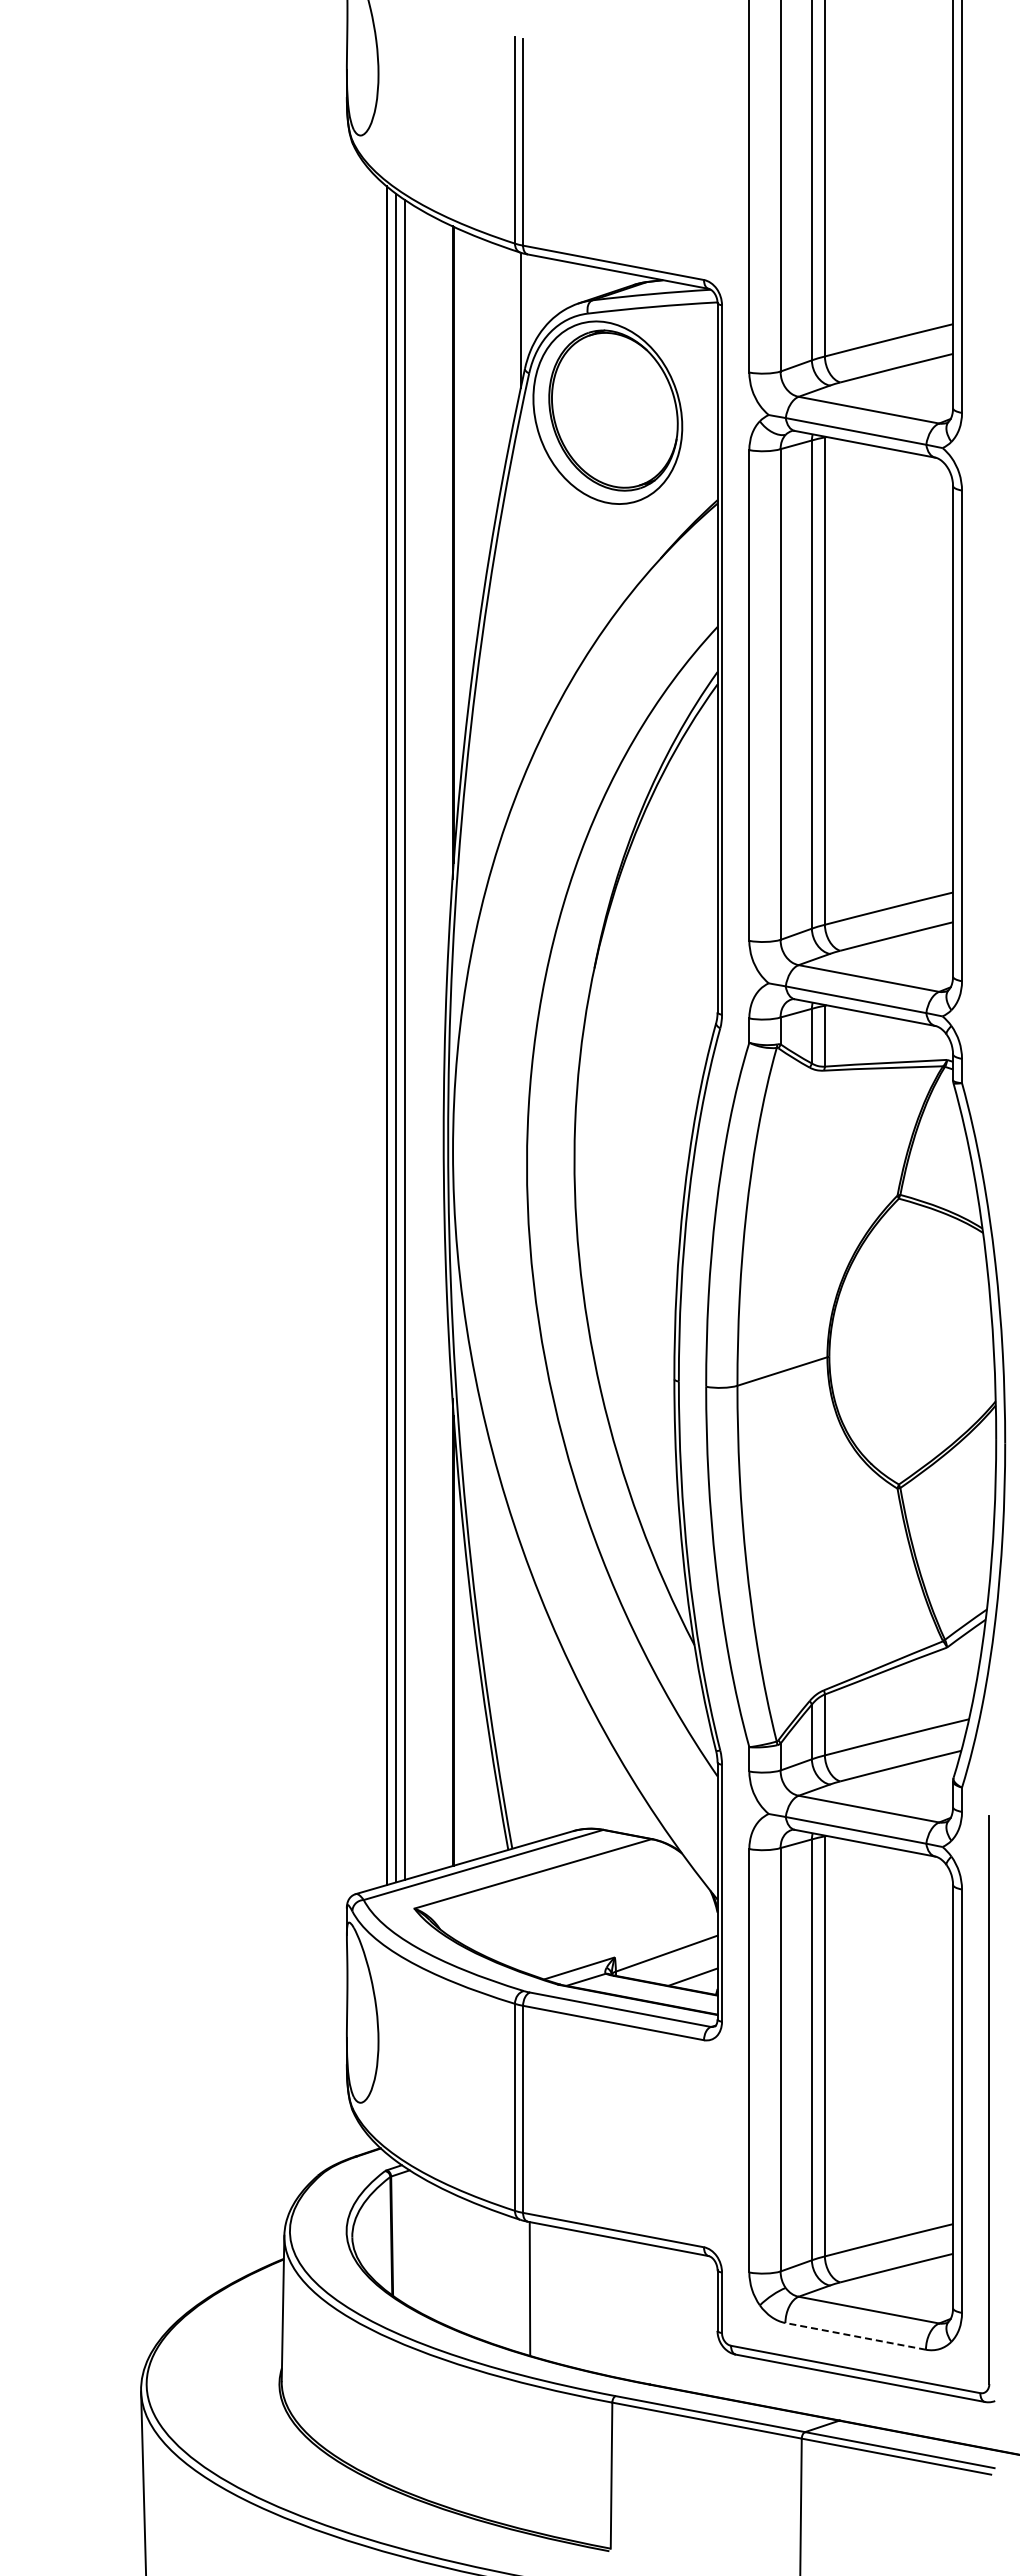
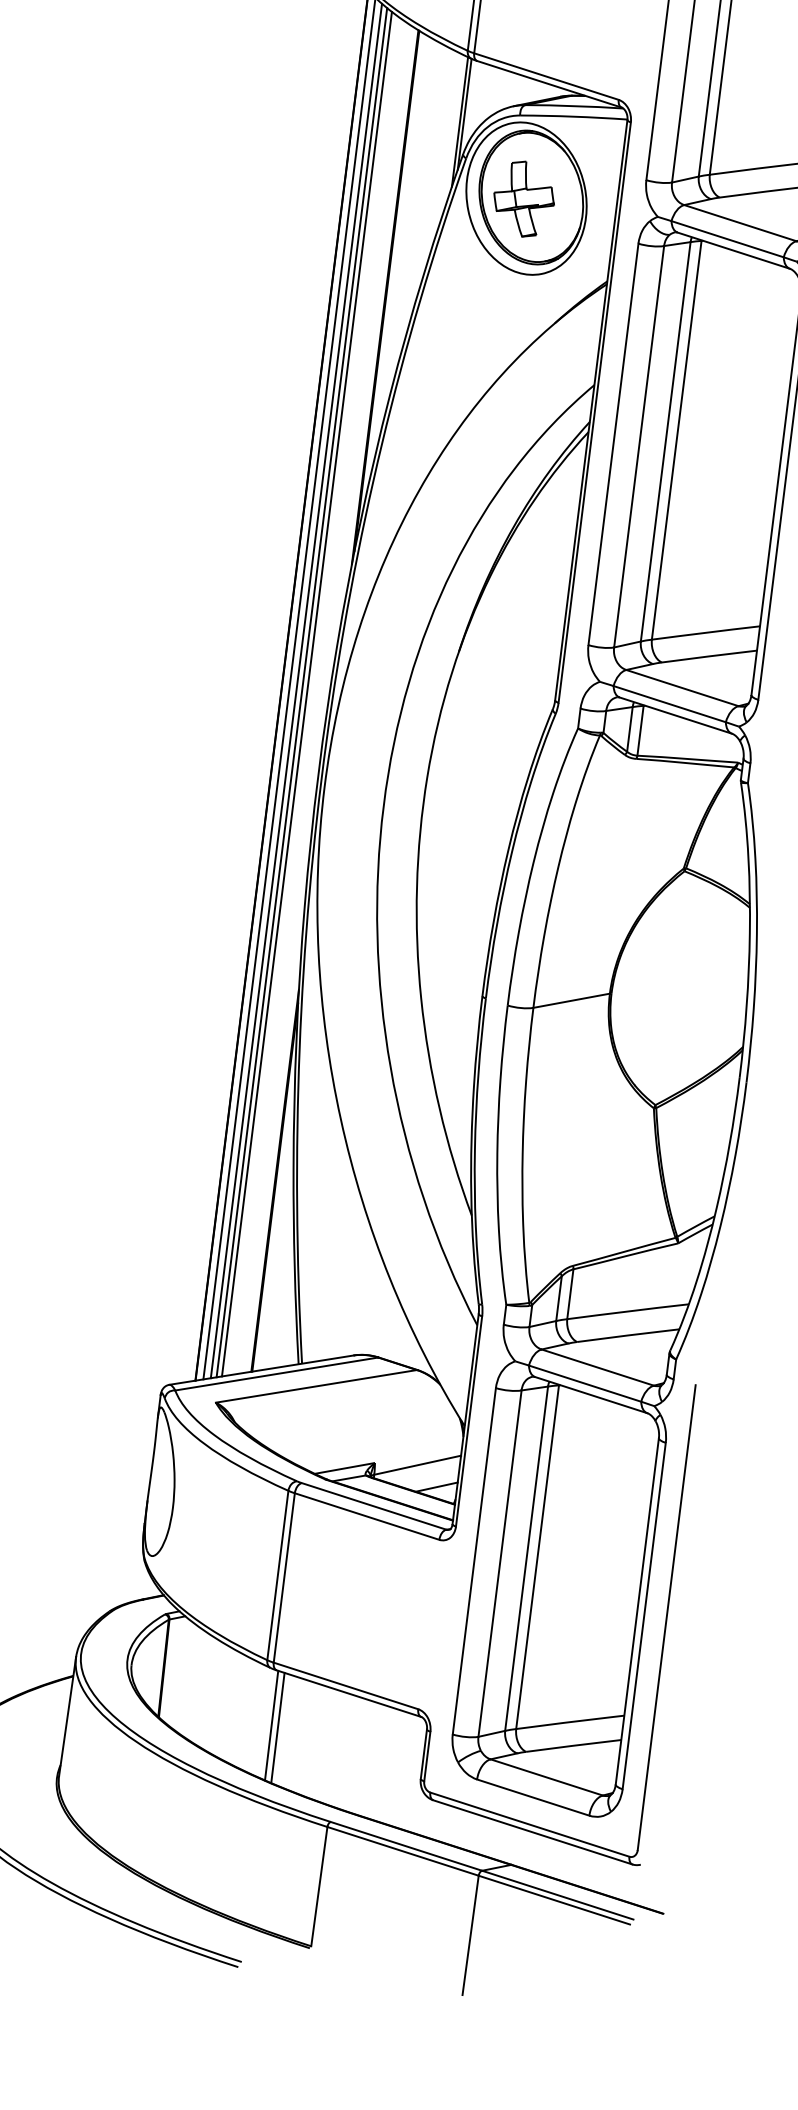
line: (516, 330) -> (460, 122), added
part: (604, 413) -> (523, 198), added
line: (411, 1040) -> (301, 692), added
line: (417, 1042) -> (306, 694), added
line: (537, 2290) -> (277, 1727), added
line: (855, 2336) -> (533, 1797), dashed -> solid

